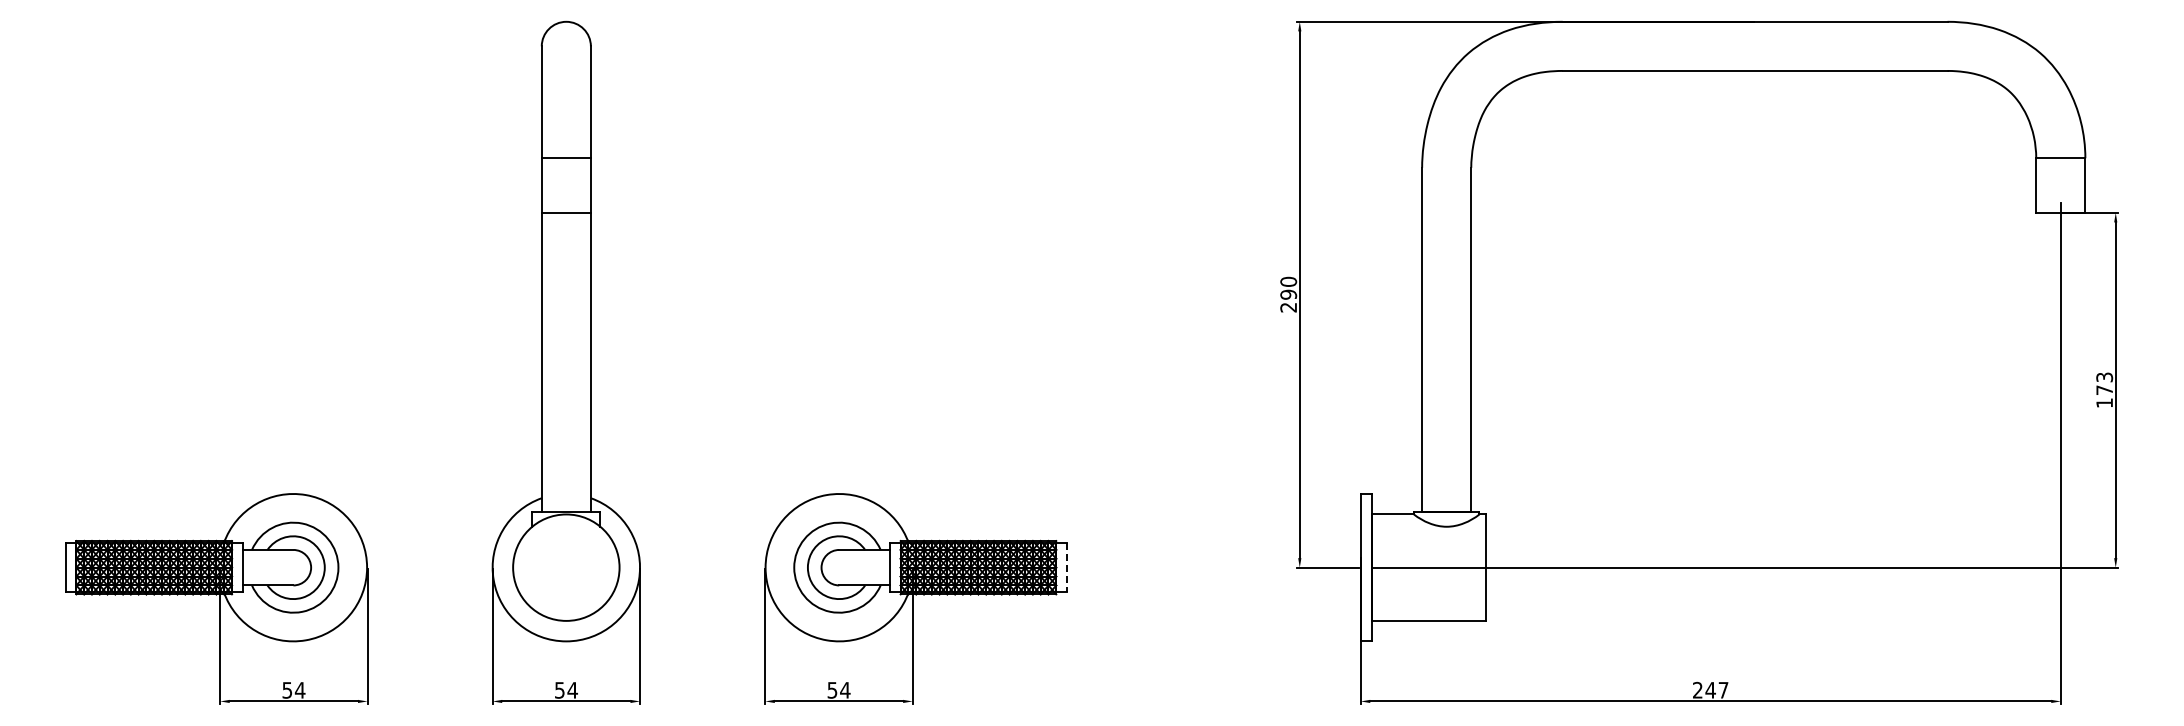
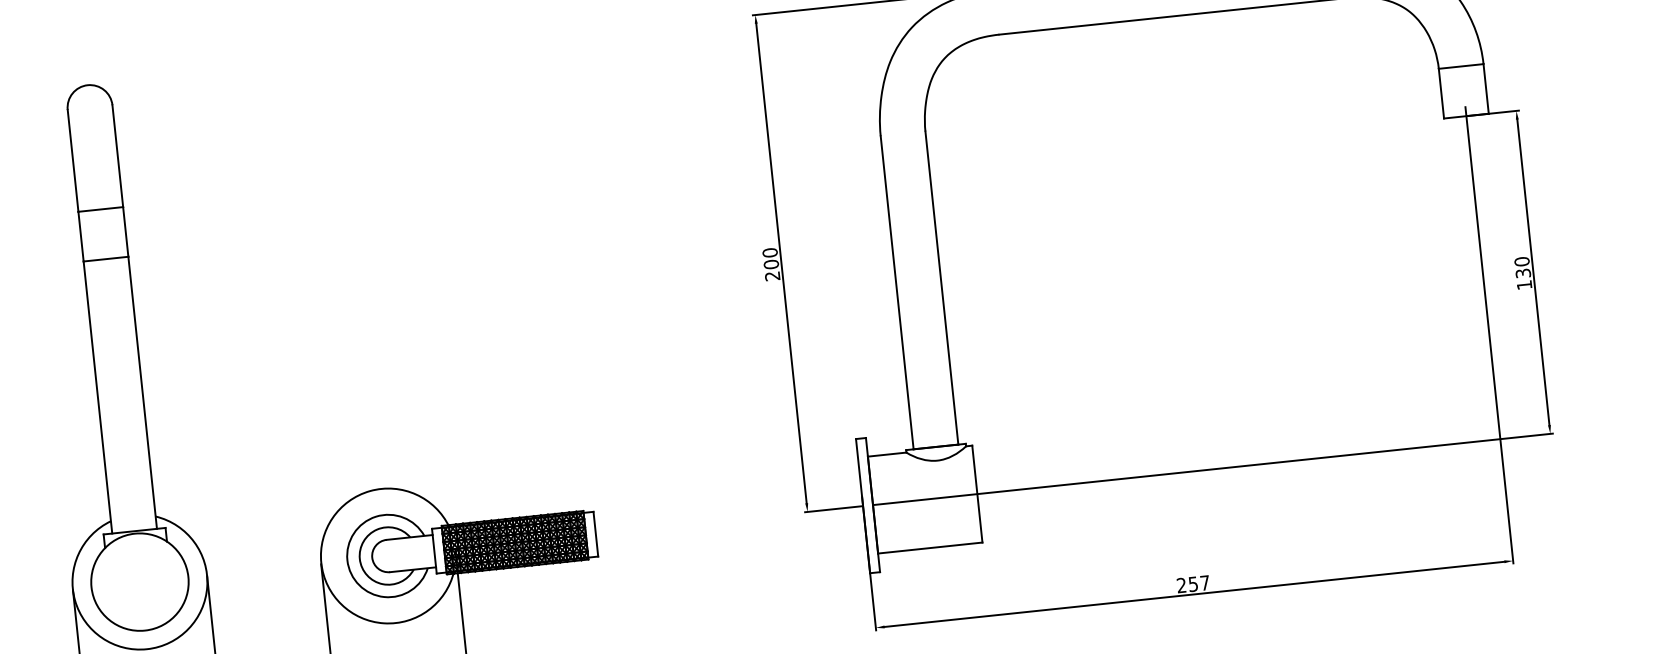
text: (1288, 294) -> (771, 264), 290 -> 200
text: (2104, 383) -> (1522, 267), 173 -> 130
line: (1067, 567) -> (596, 534), dashed -> solid
text: (1710, 690) -> (1193, 584), 247 -> 257

